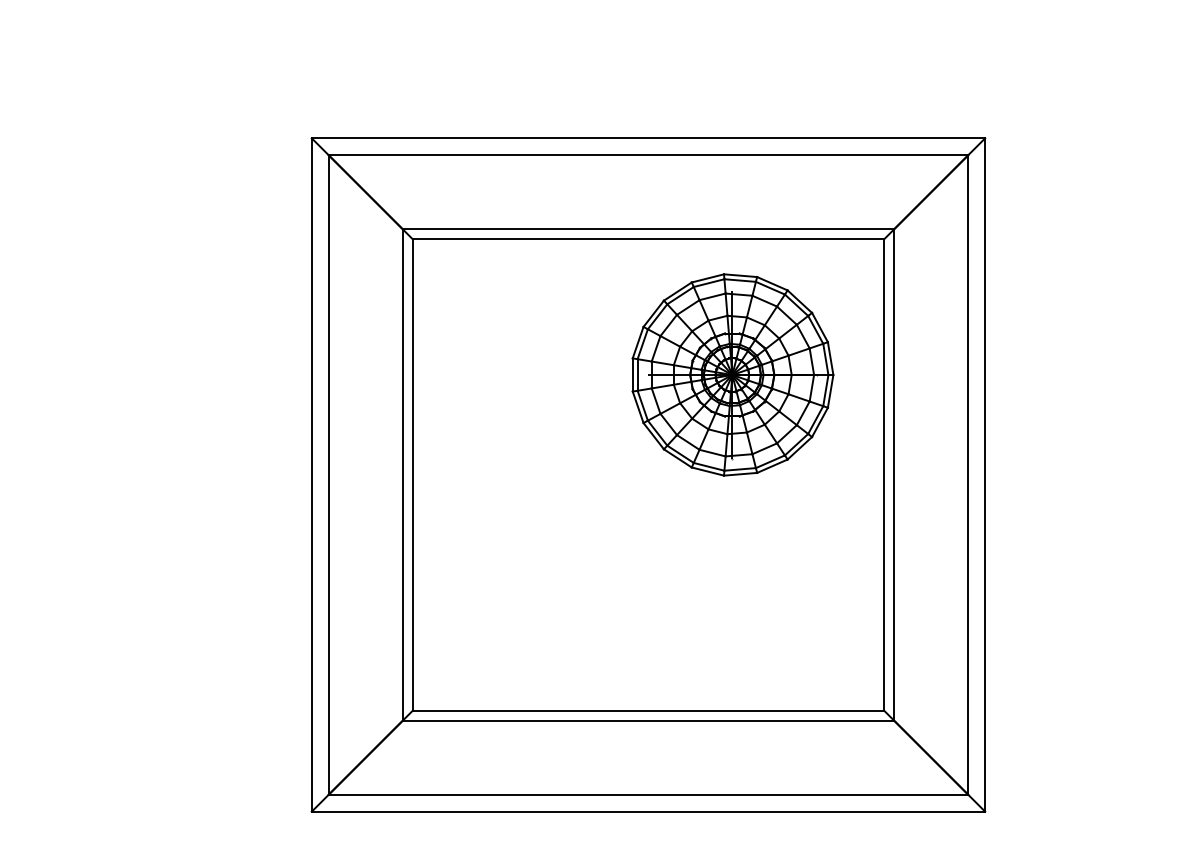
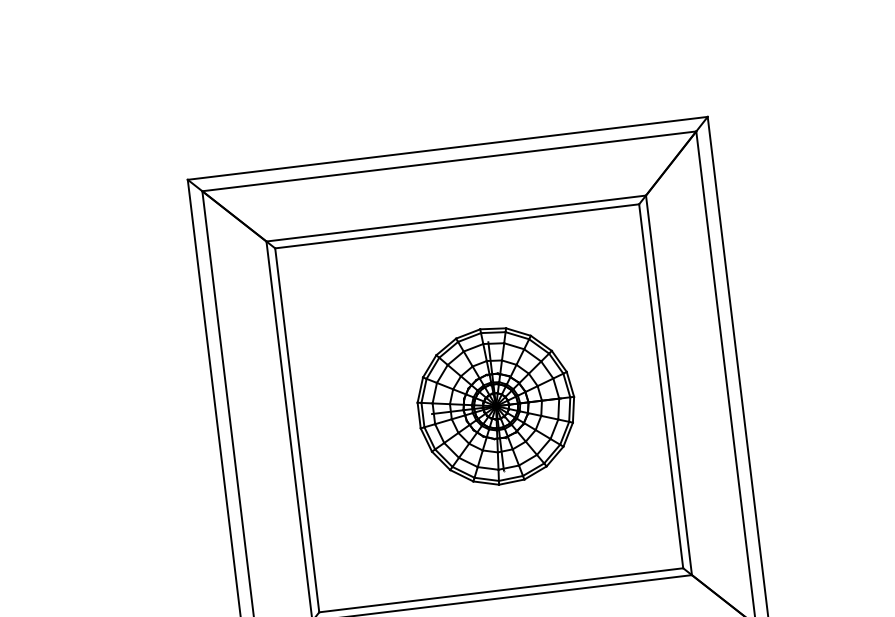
part: (732, 374) -> (496, 405), moved

